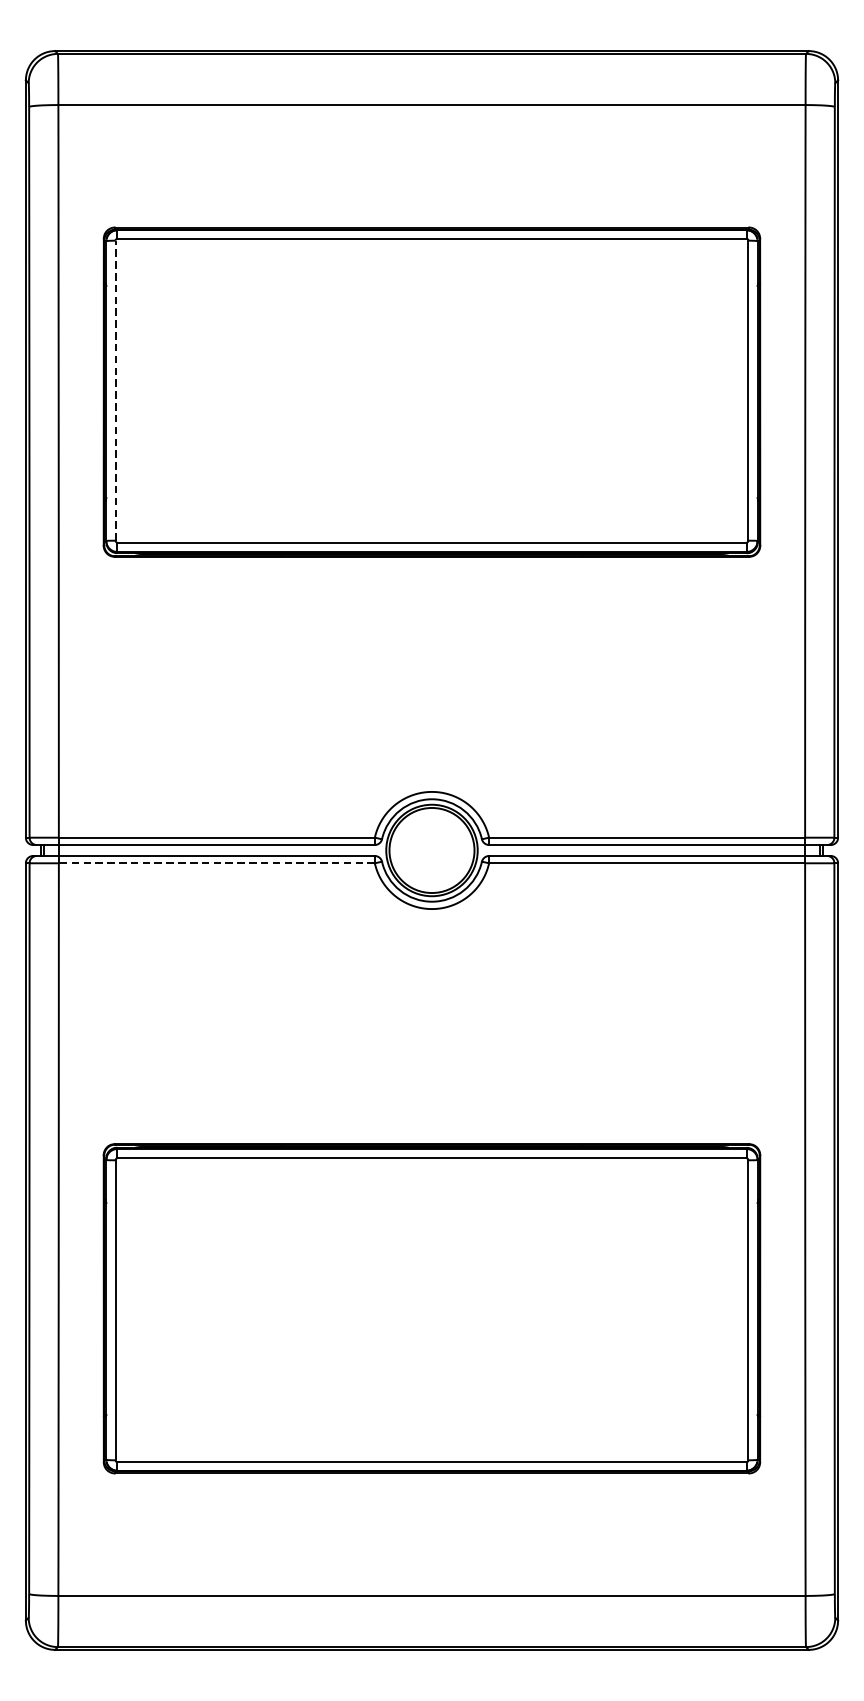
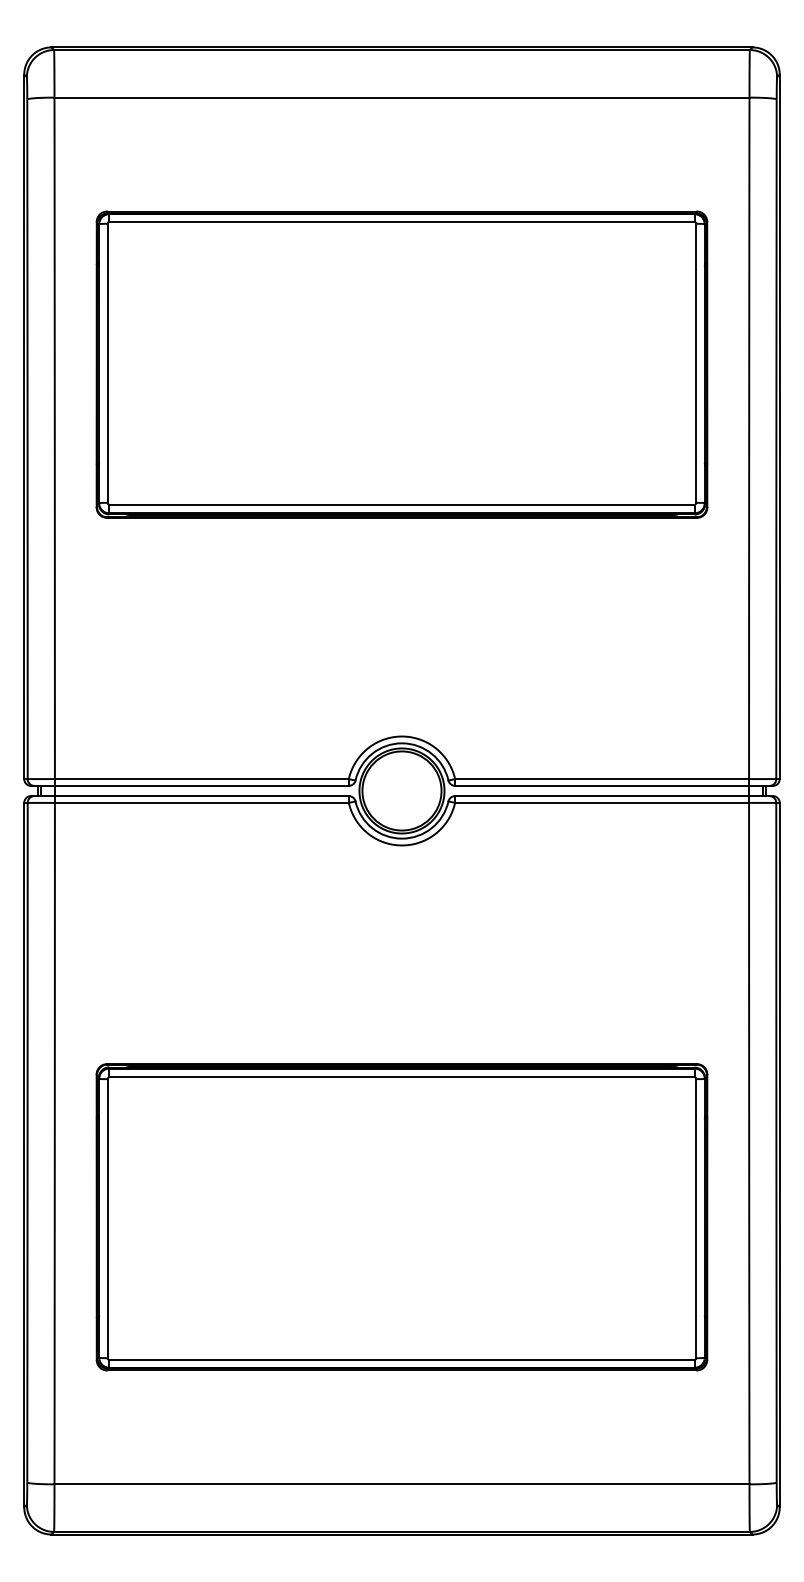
line: (115, 390) -> (107, 363), dashed -> solid
line: (216, 862) -> (201, 802), dashed -> solid

